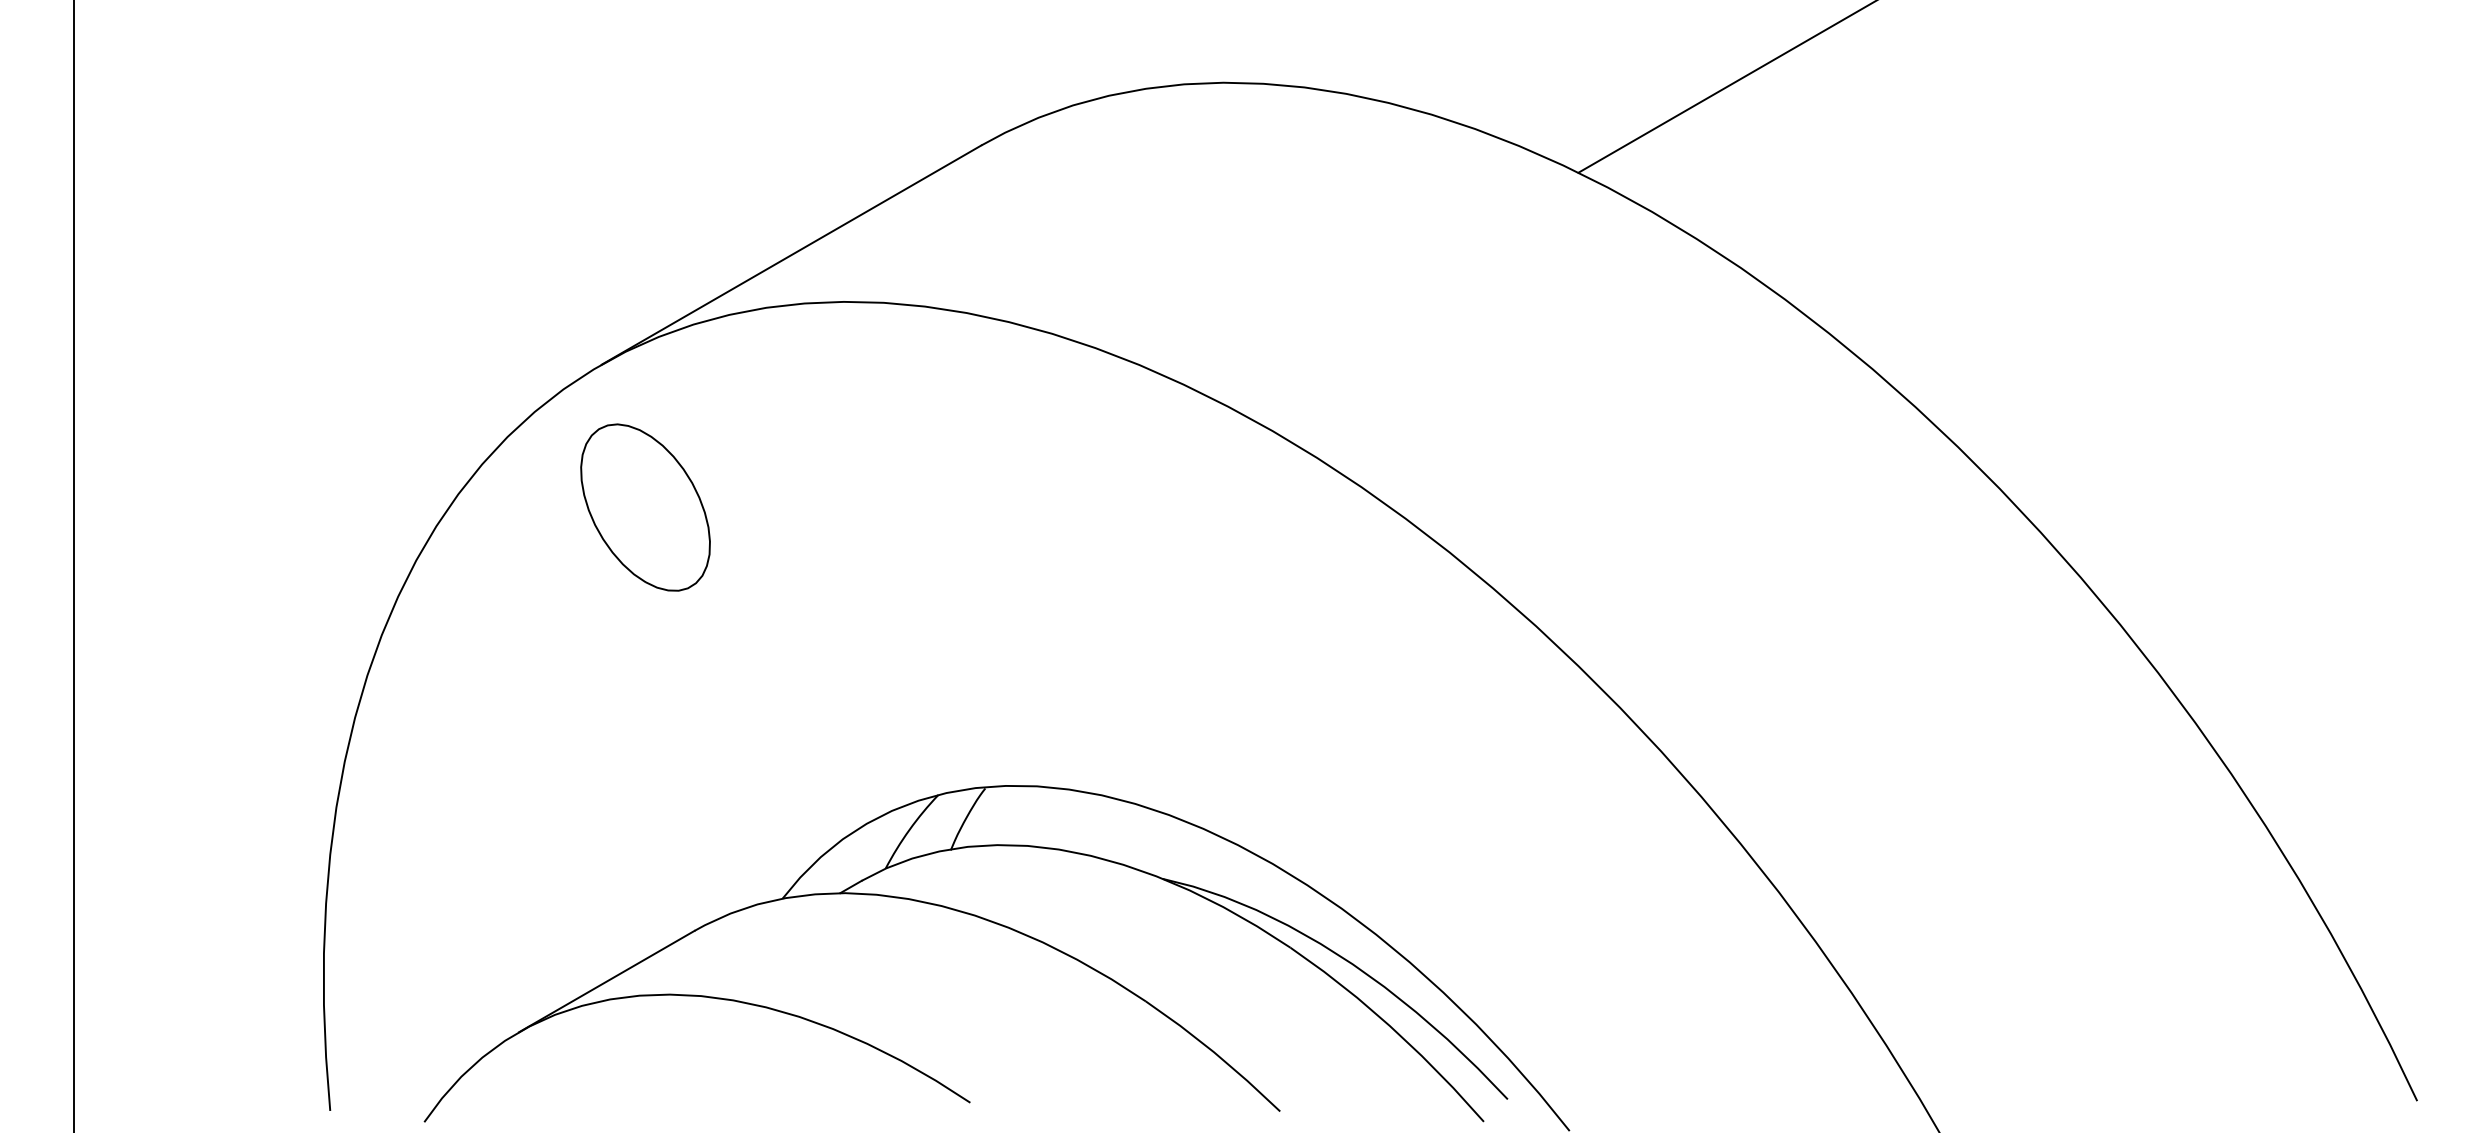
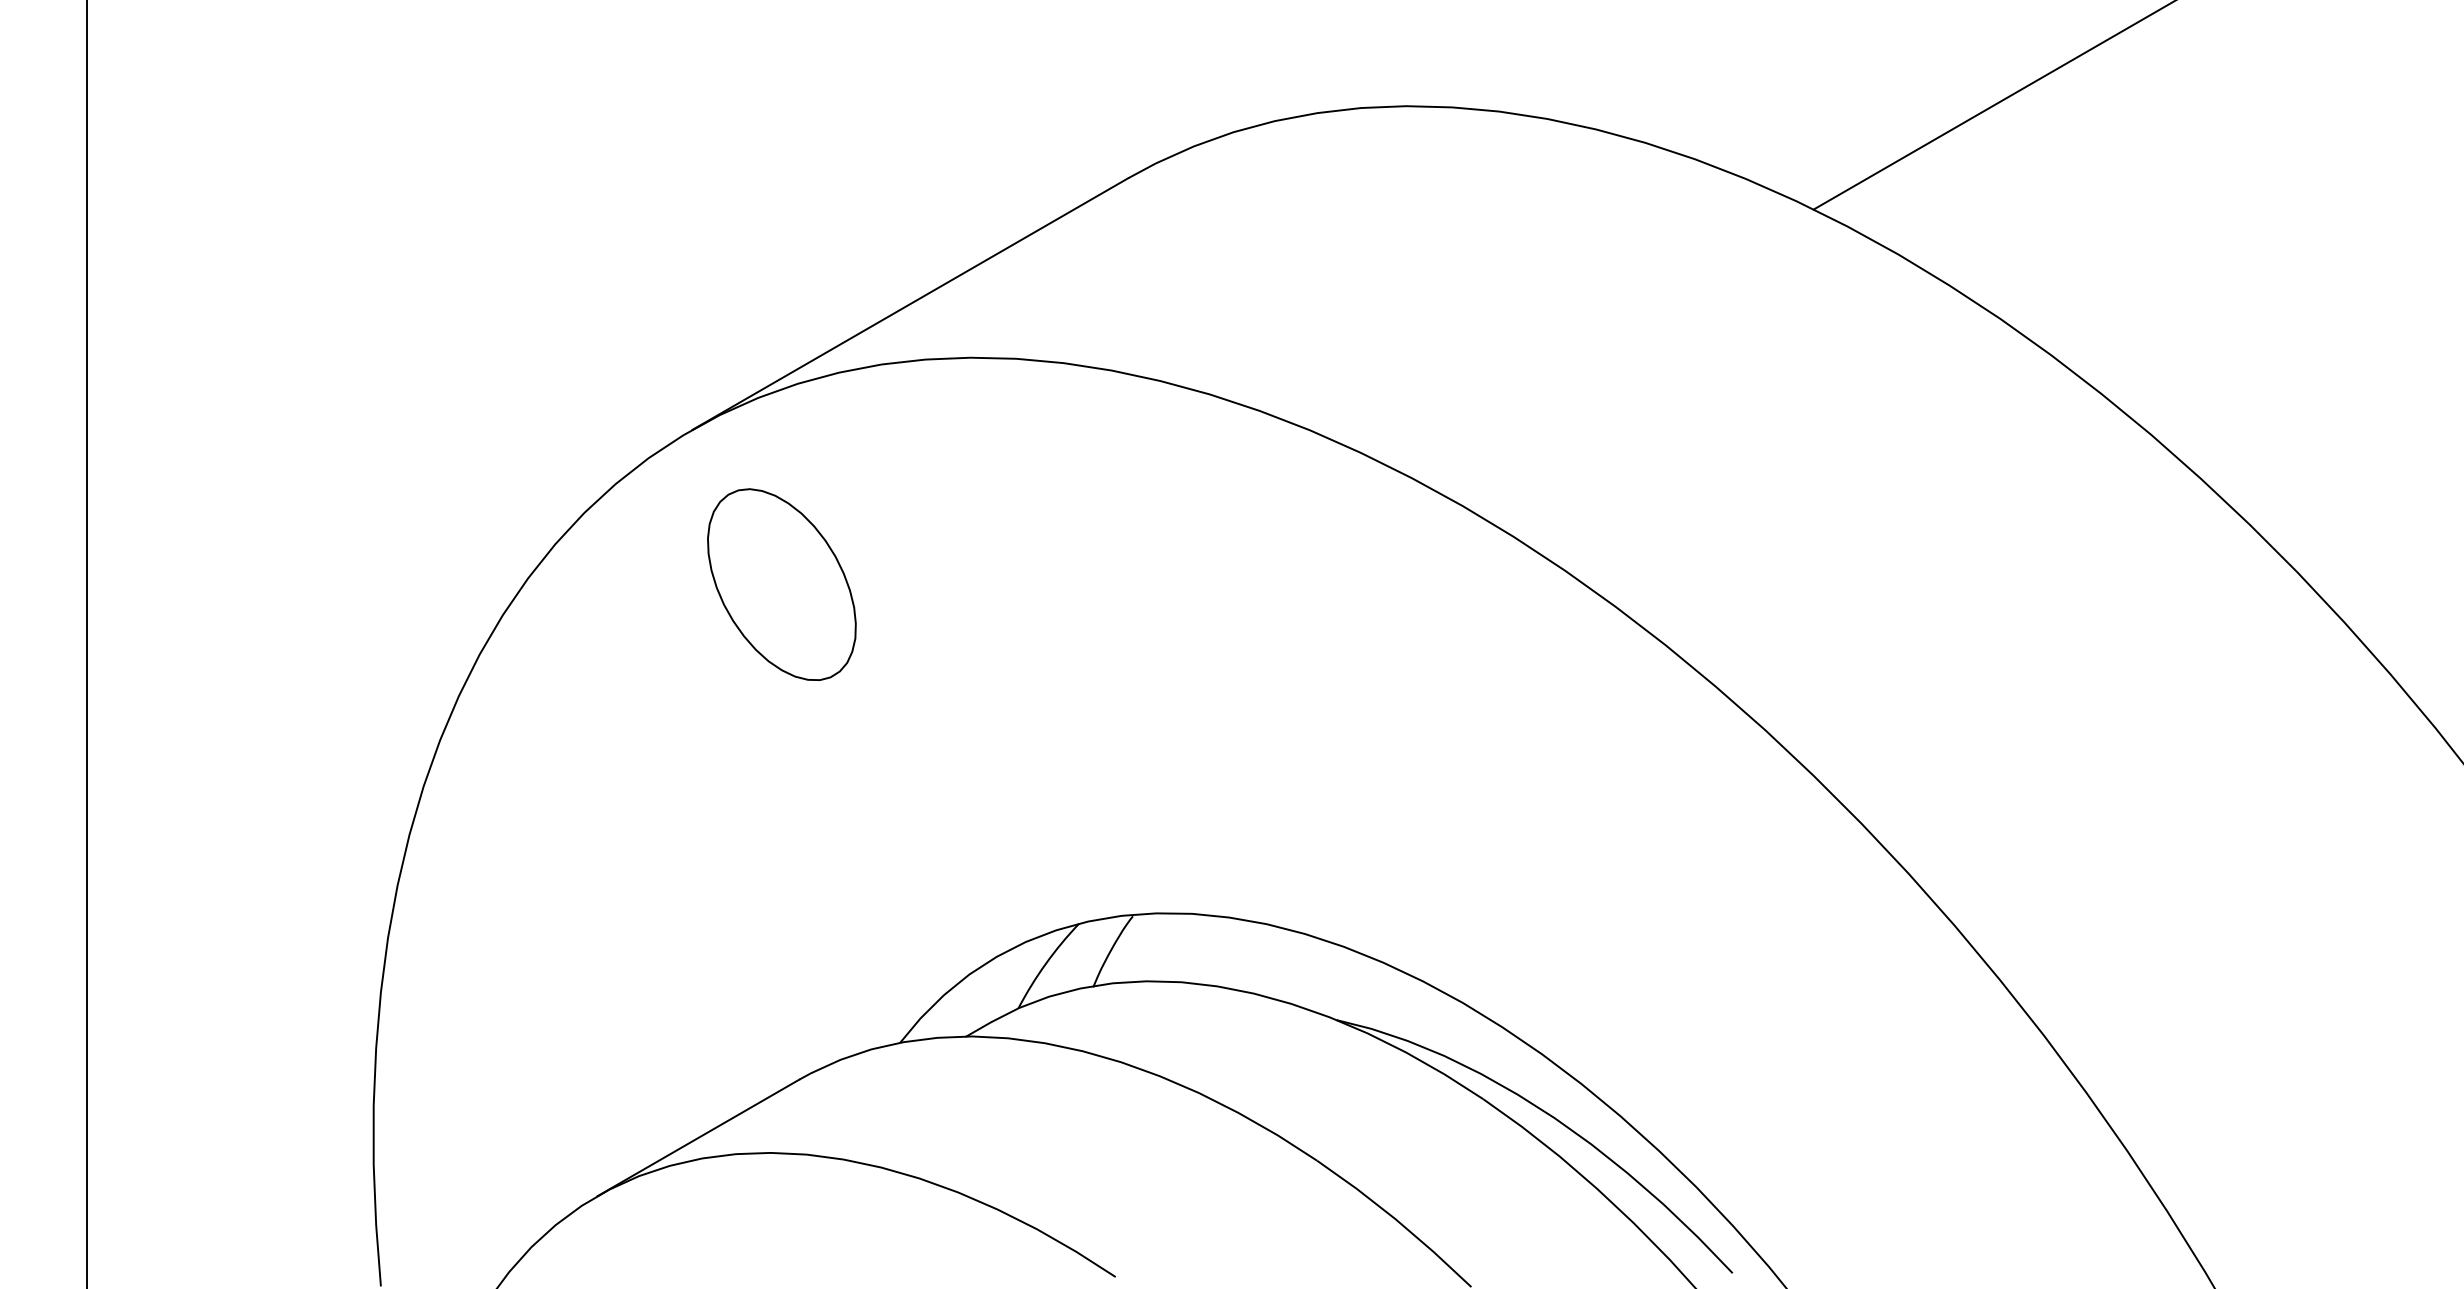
part: (645, 507) -> (781, 584), moved

